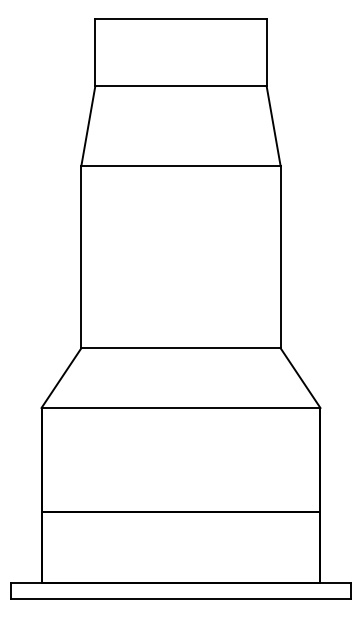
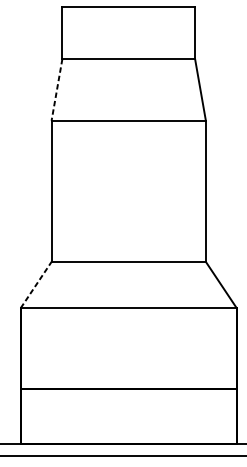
line: (88, 126) -> (57, 90), solid -> dashed
line: (61, 378) -> (36, 285), solid -> dashed

